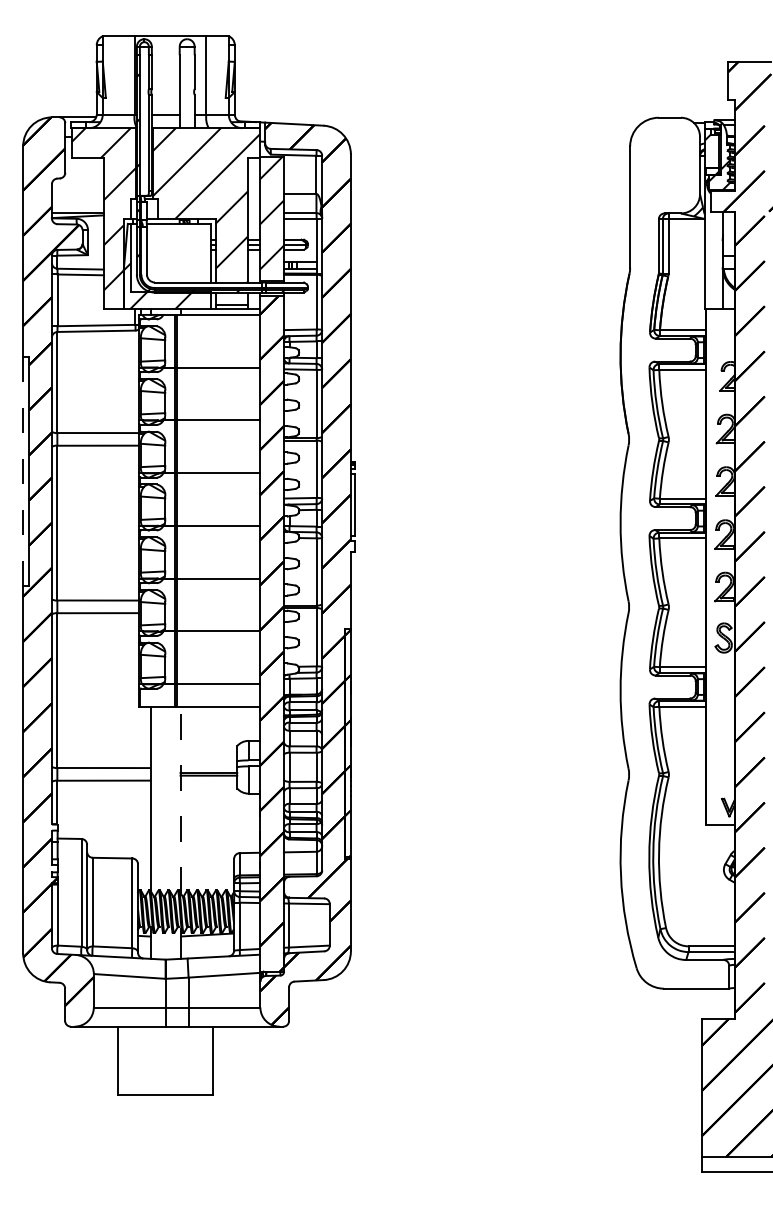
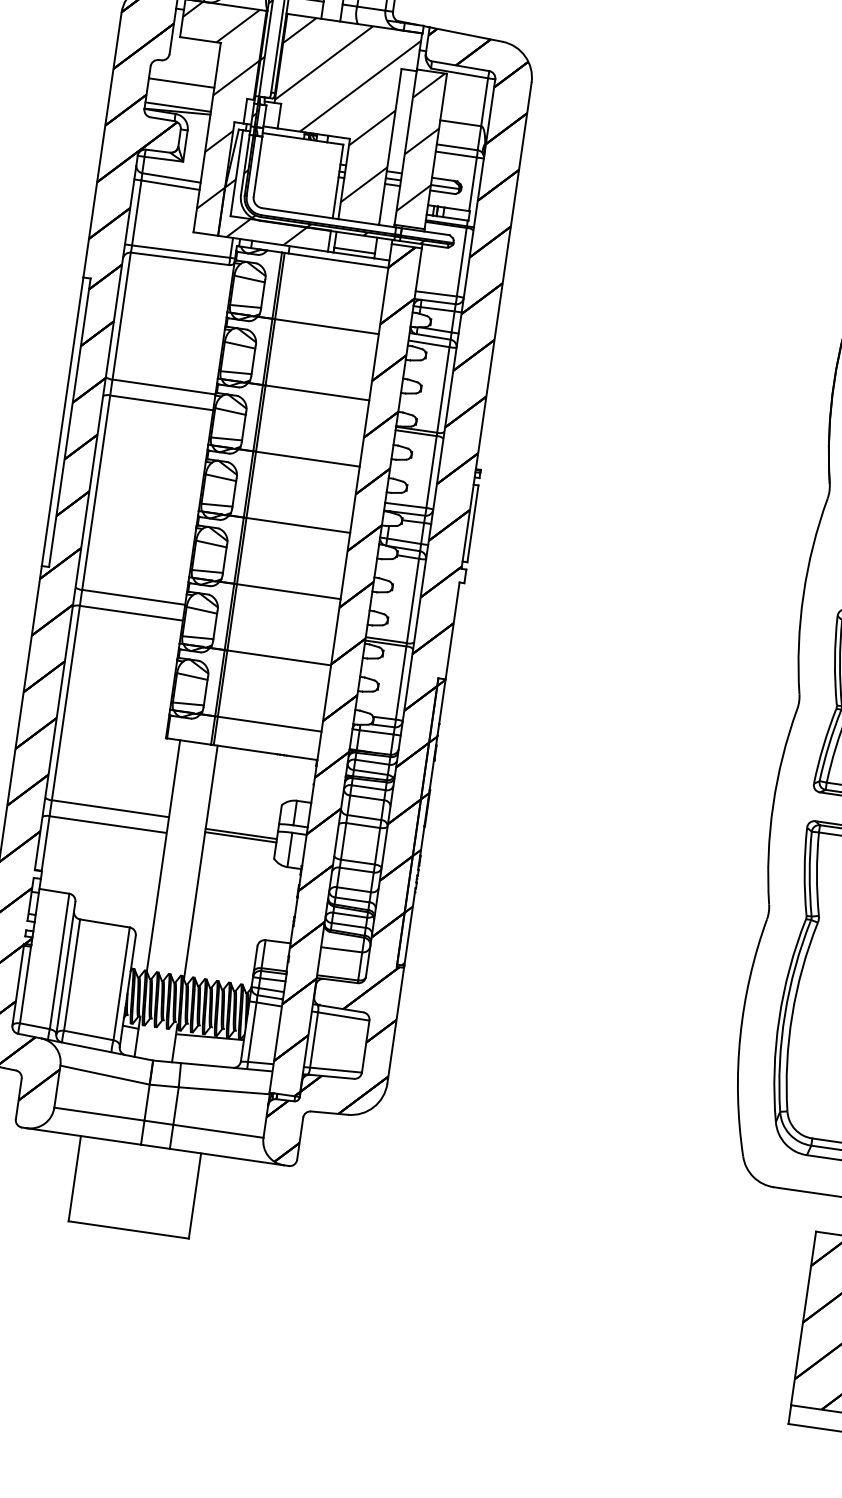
line: (77, 194) -> (180, 83), added
line: (23, 471) -> (63, 421), dashed -> solid
line: (180, 799) -> (200, 862), dashed -> solid

